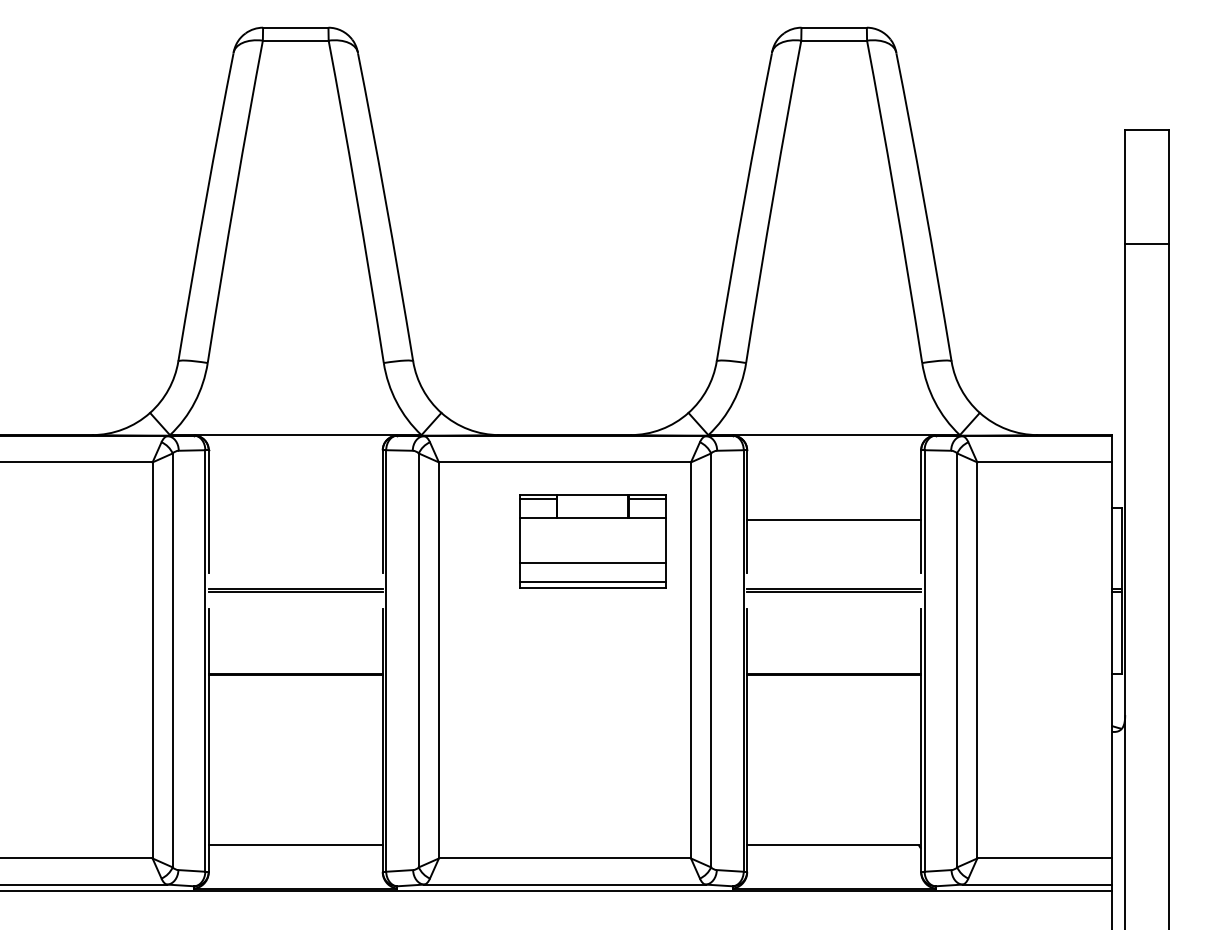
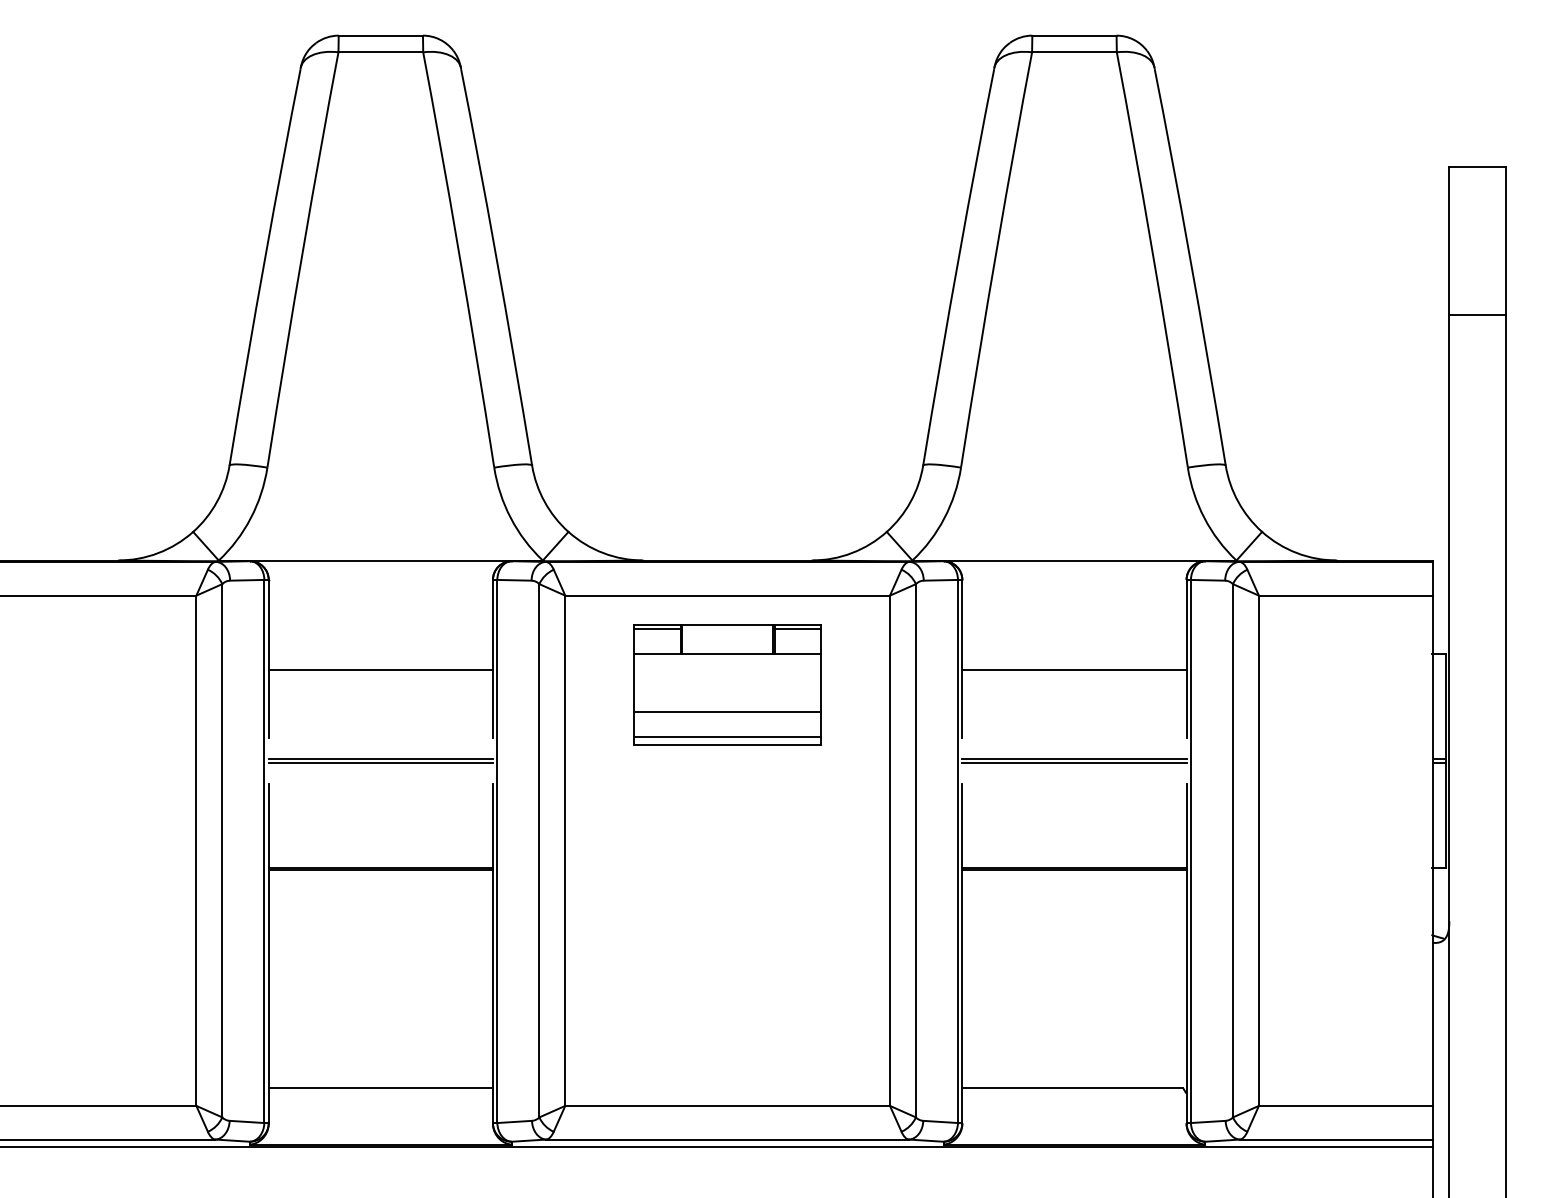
line: (295, 520) -> (380, 670), added
part: (592, 541) -> (727, 684), moved

